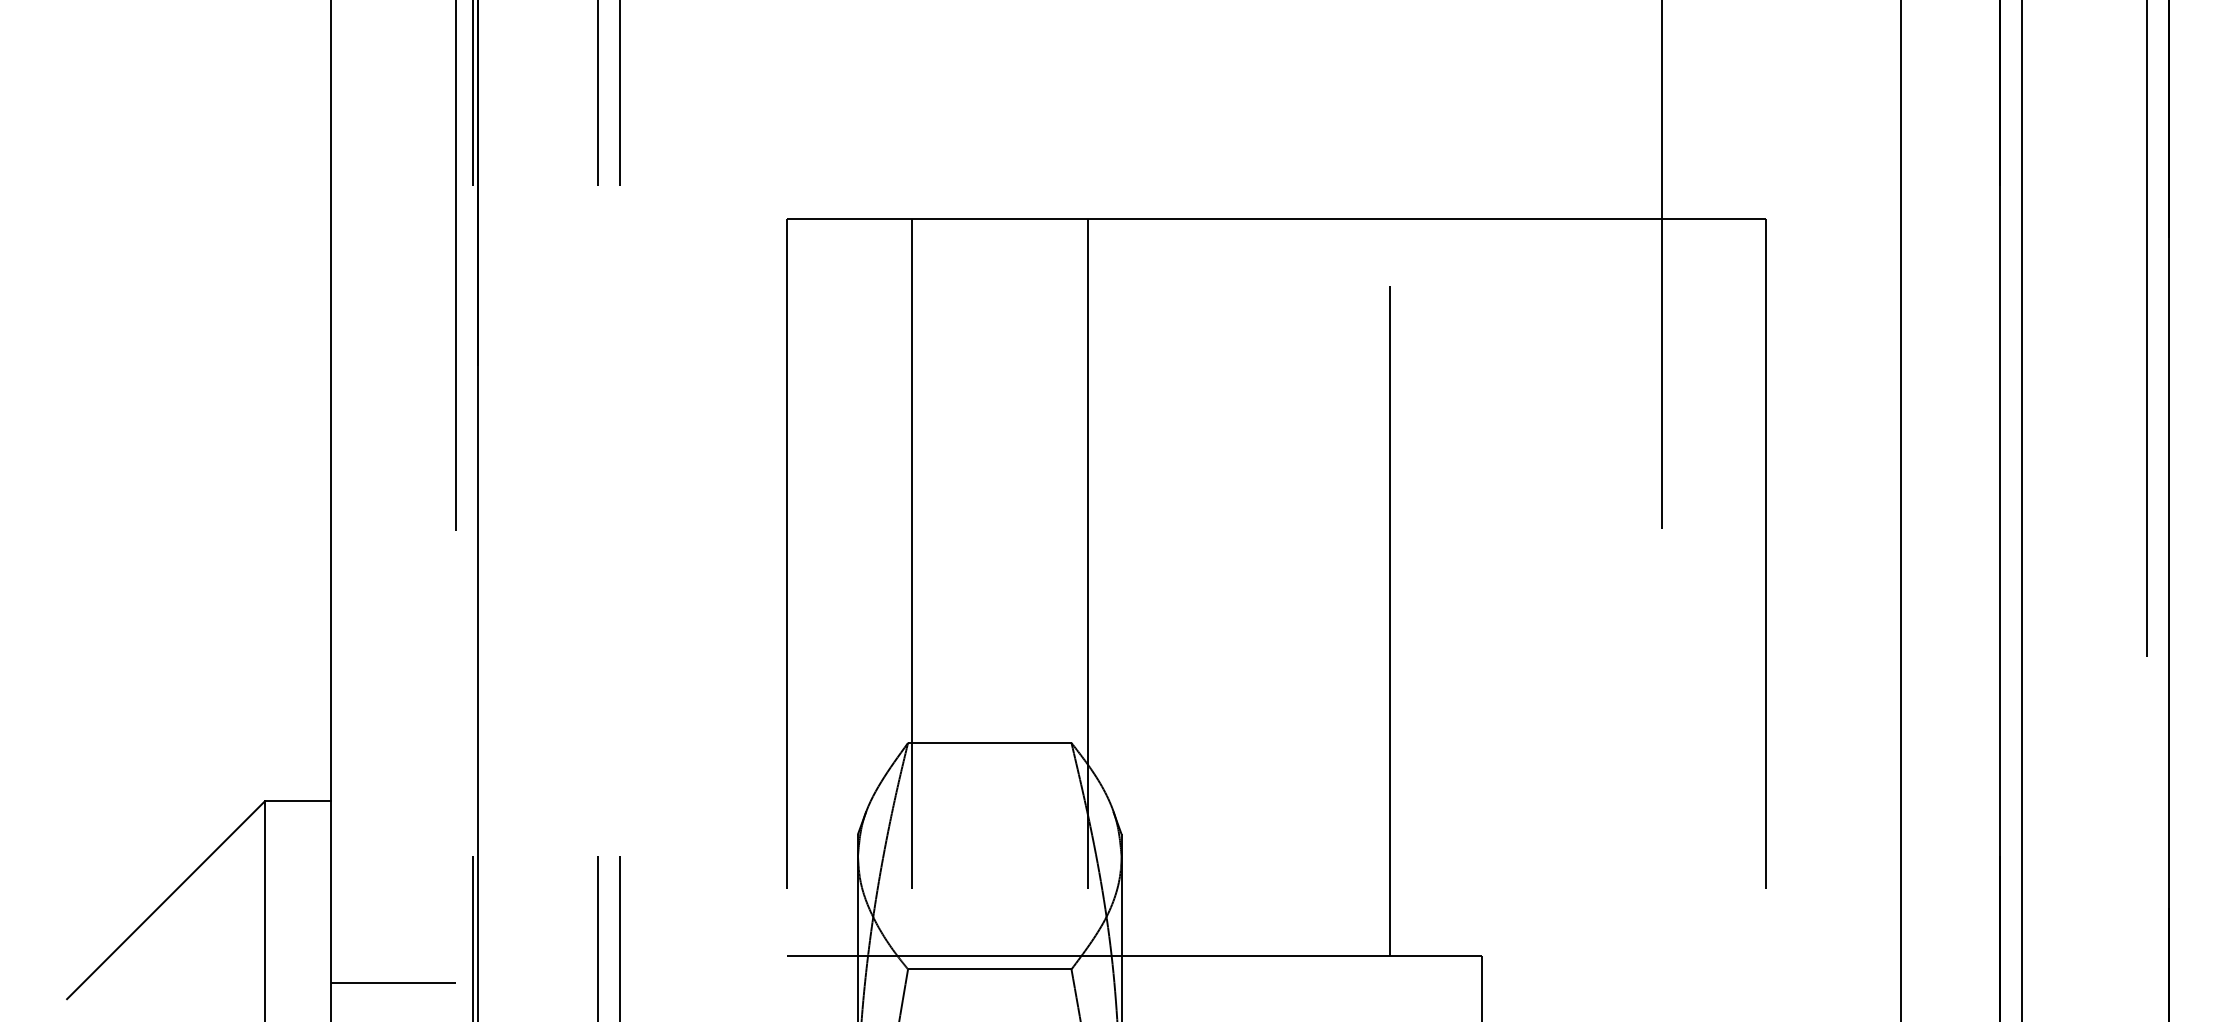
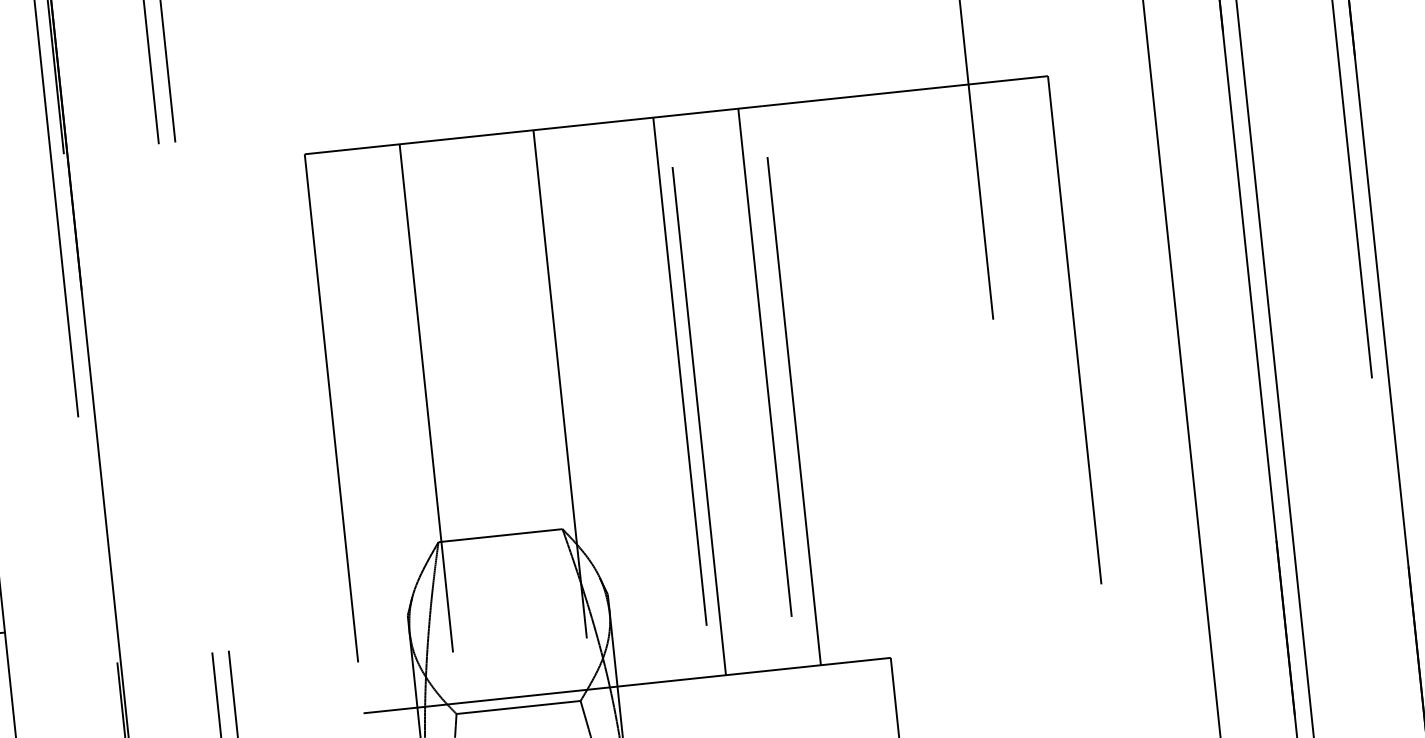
line: (1246, 587) -> (682, 397), added
line: (1264, 587) -> (696, 395), added
line: (1358, 587) -> (767, 388), added

